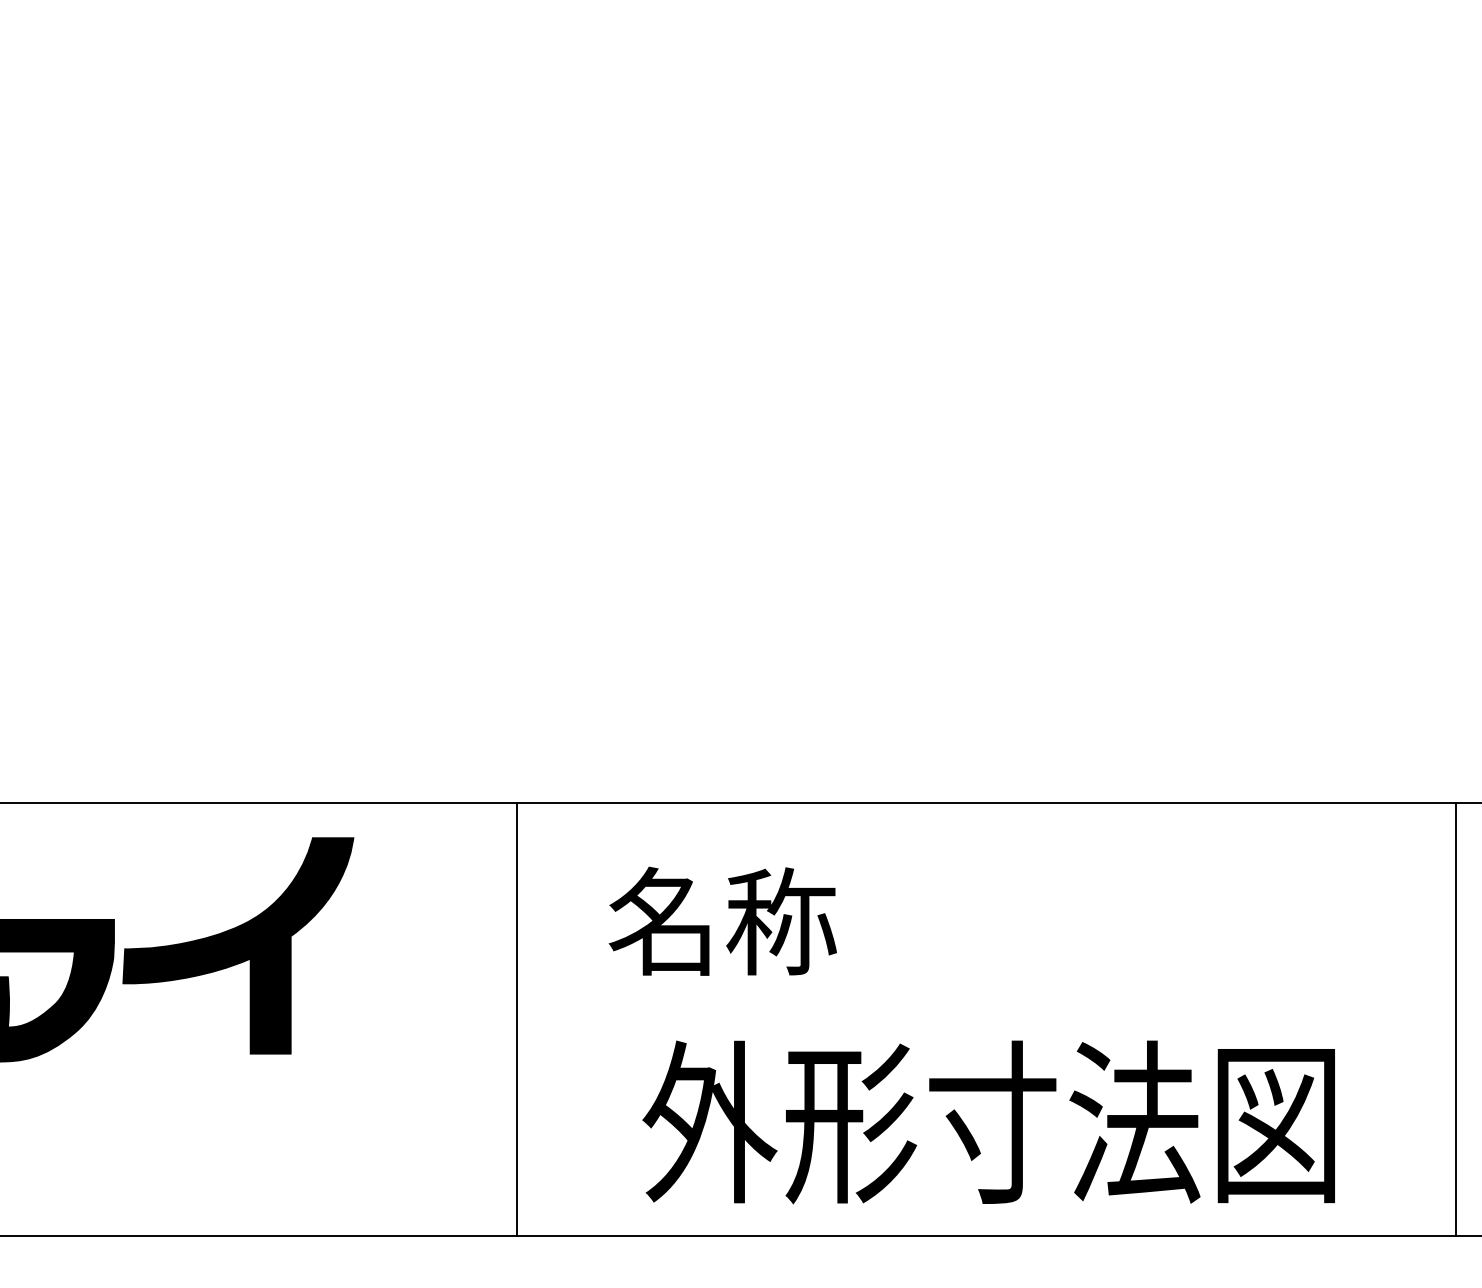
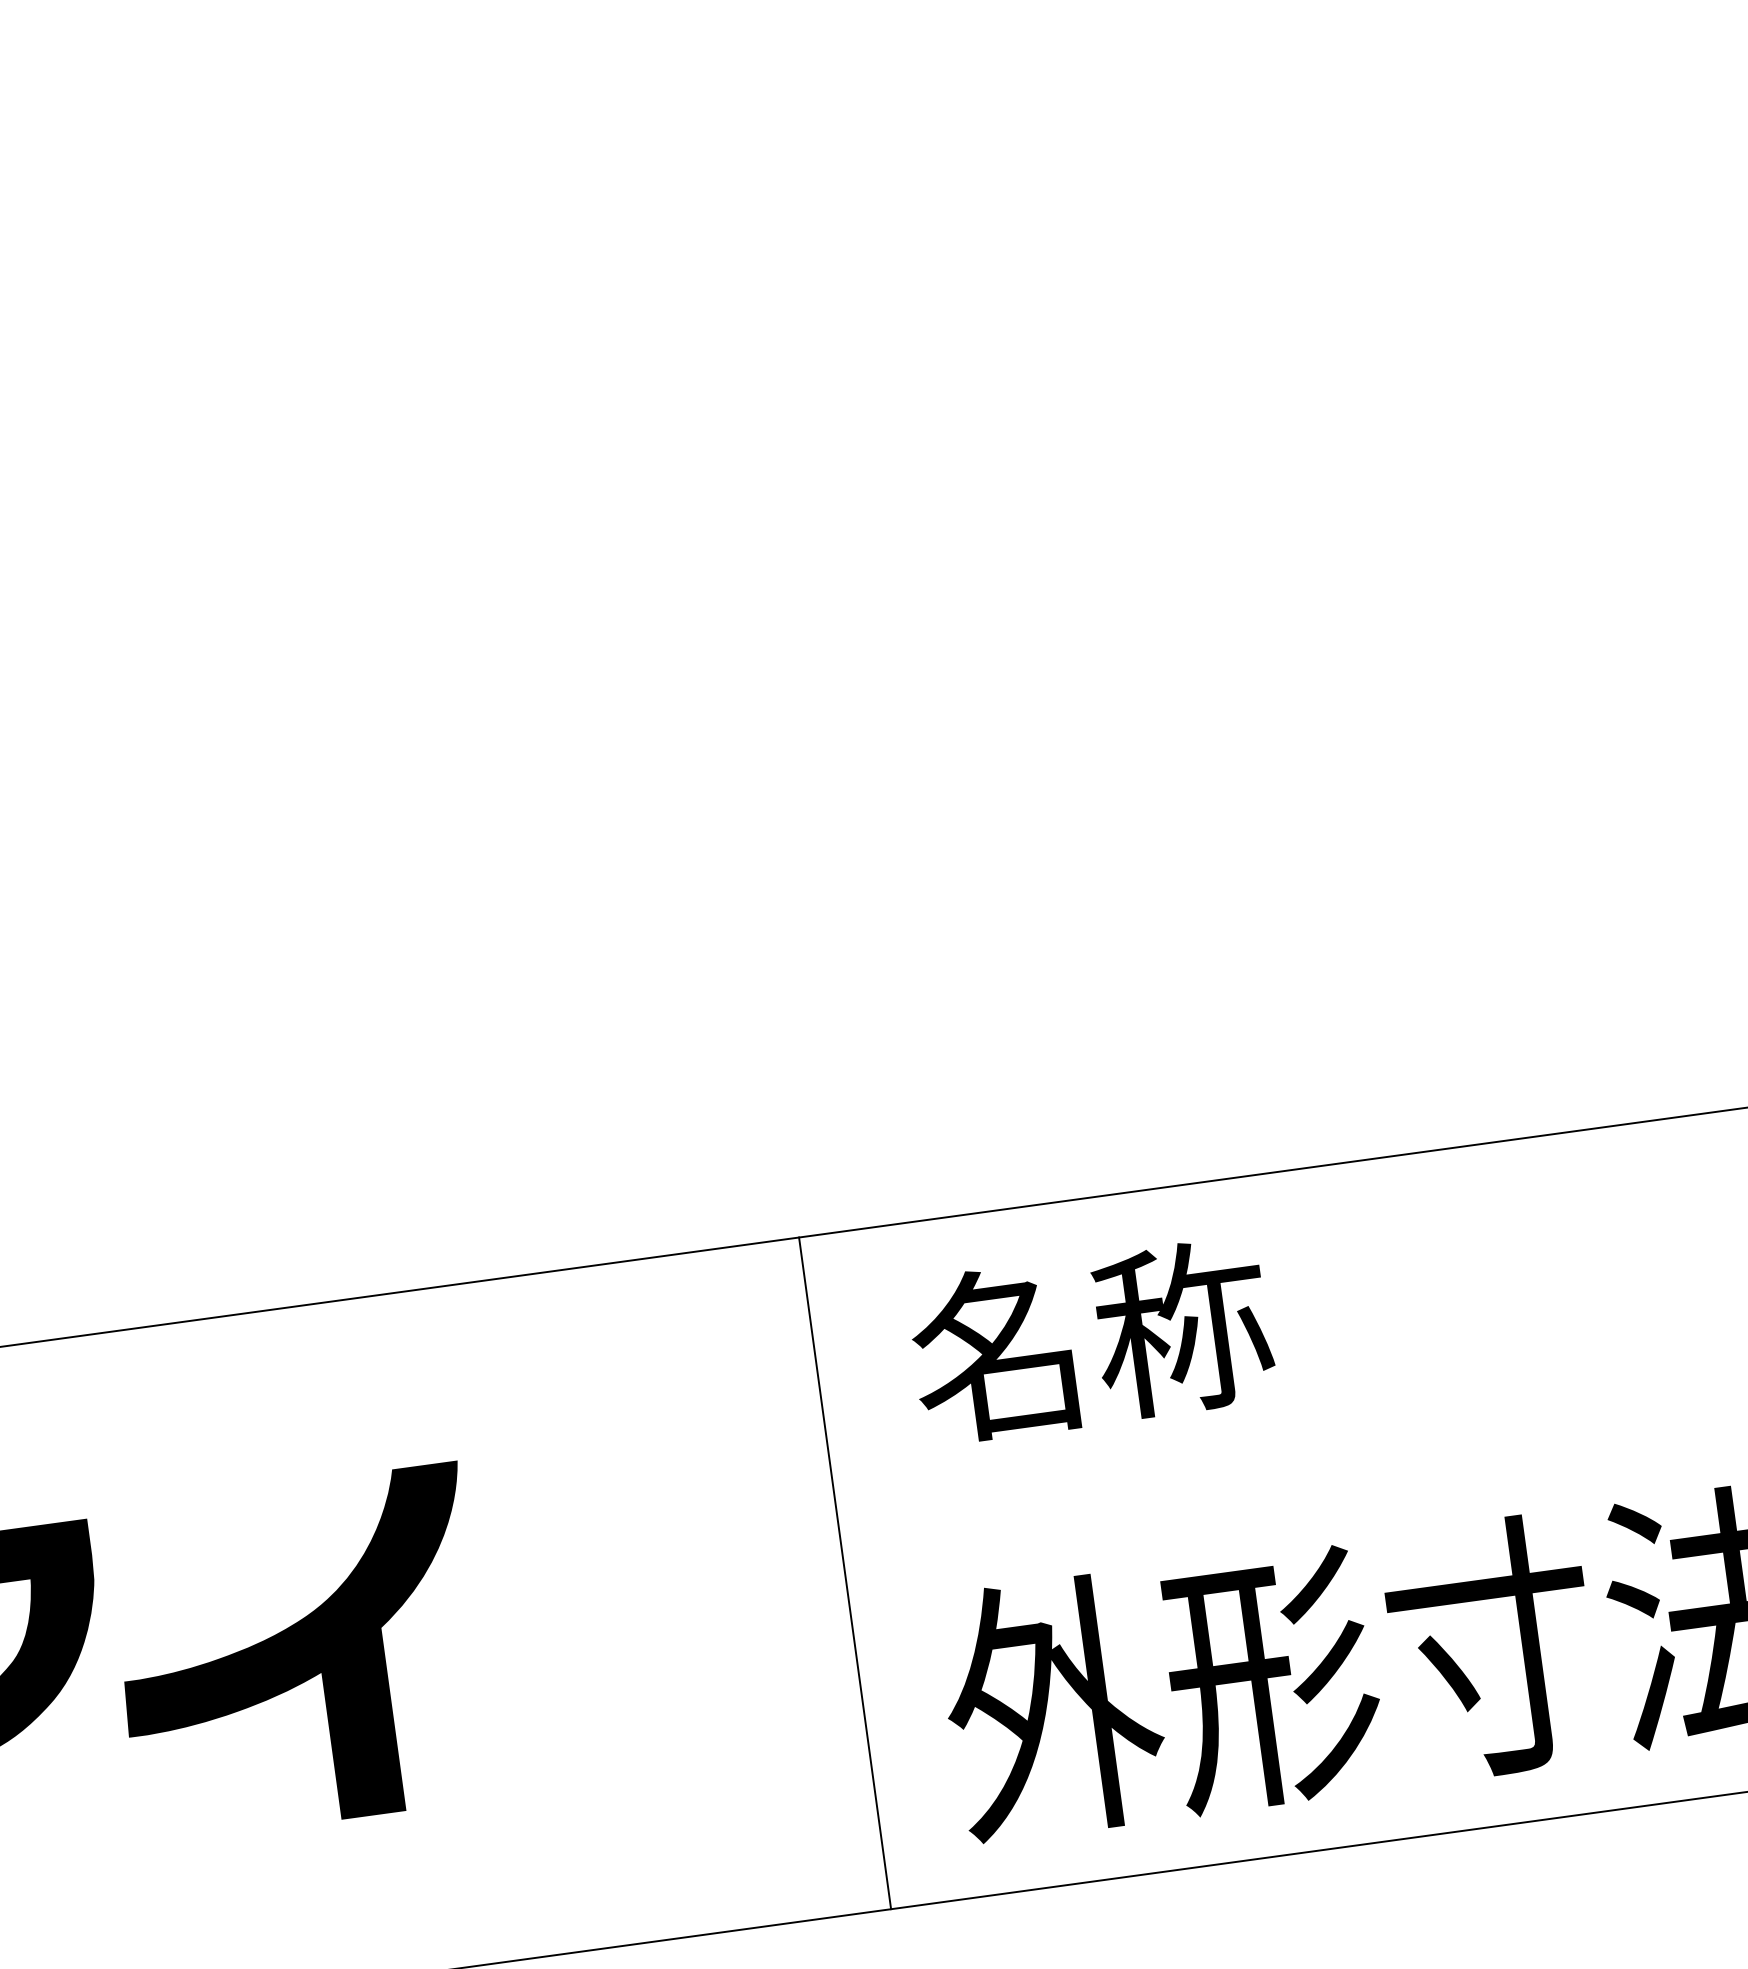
text: (722, 920) -> (1090, 1339), moved
part: (238, 945) -> (300, 1652), moved
line: (516, 1018) -> (844, 1572), moved

